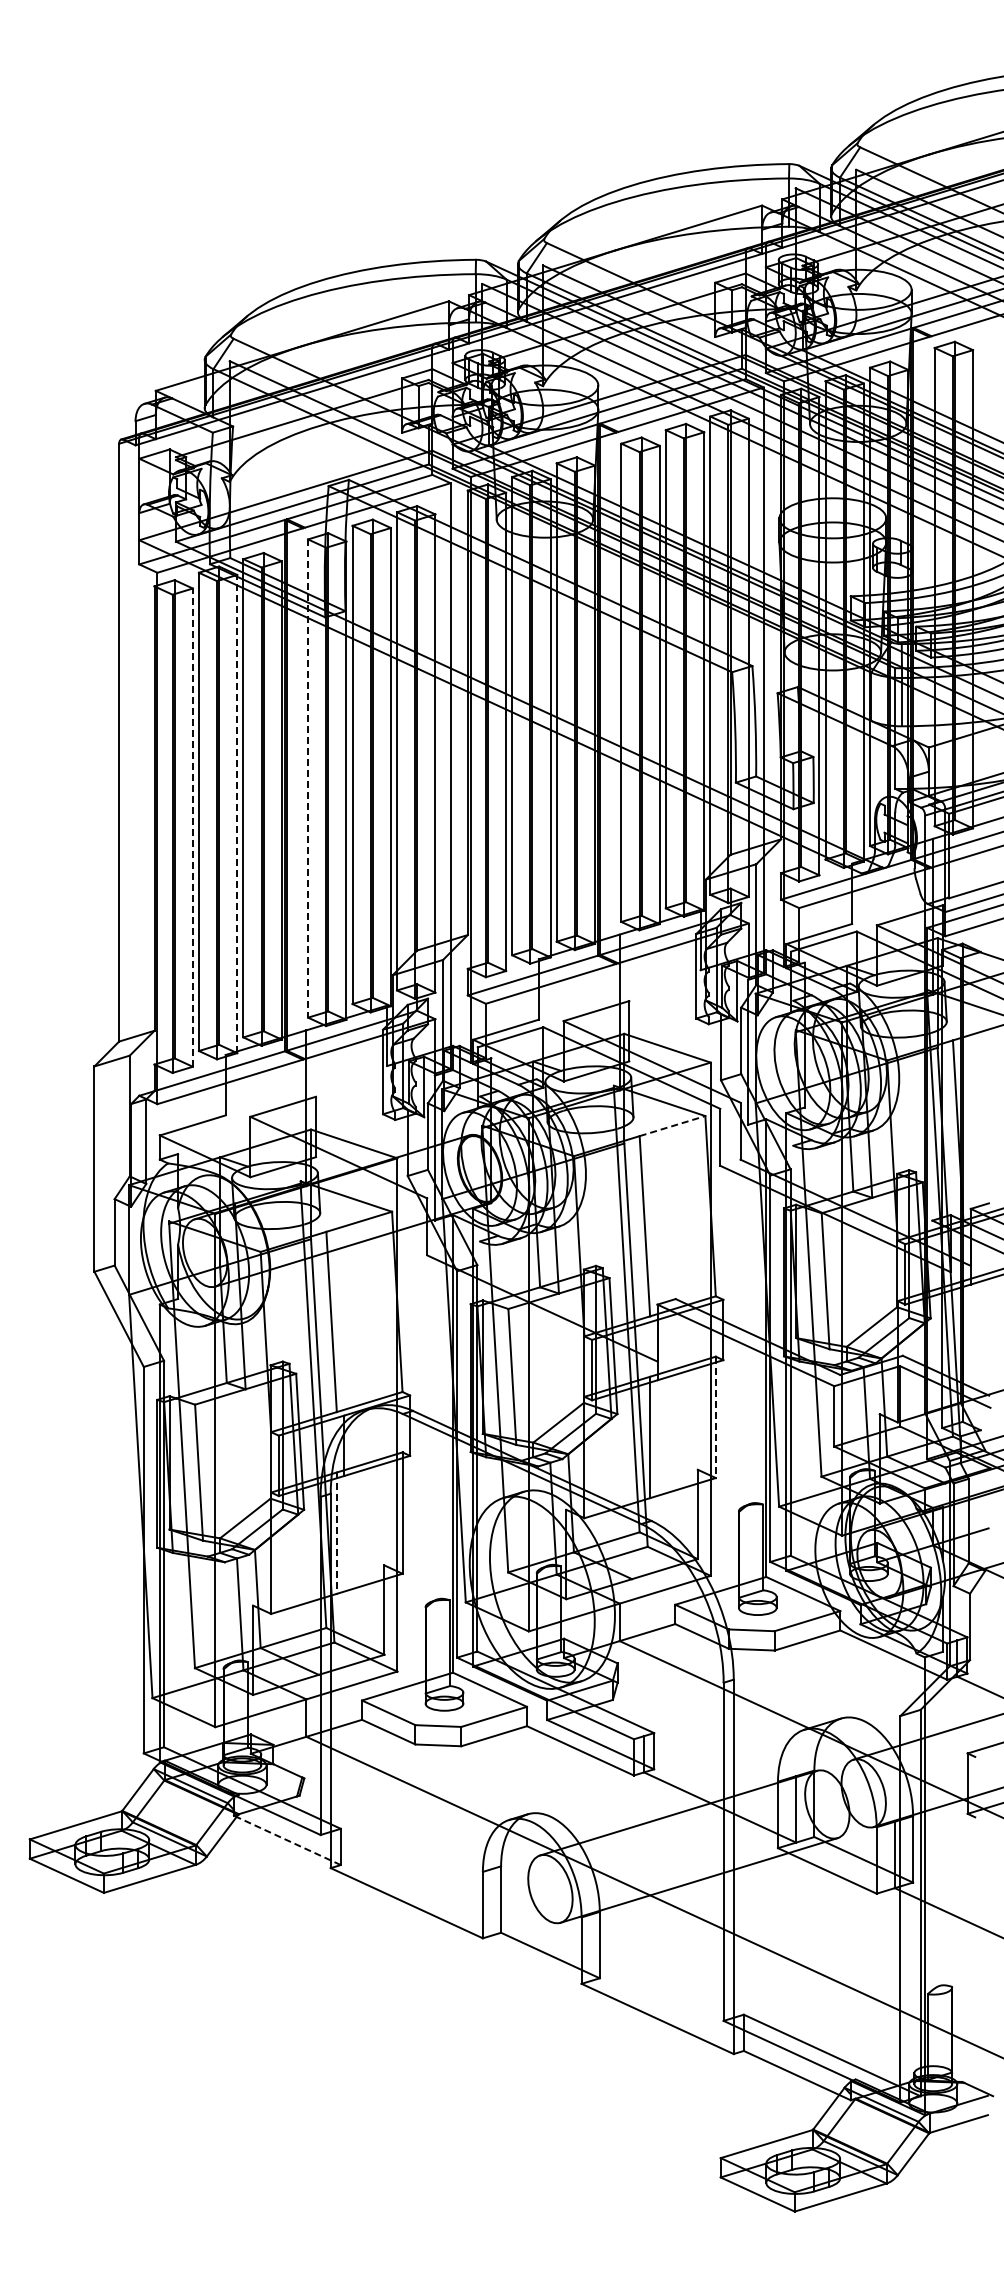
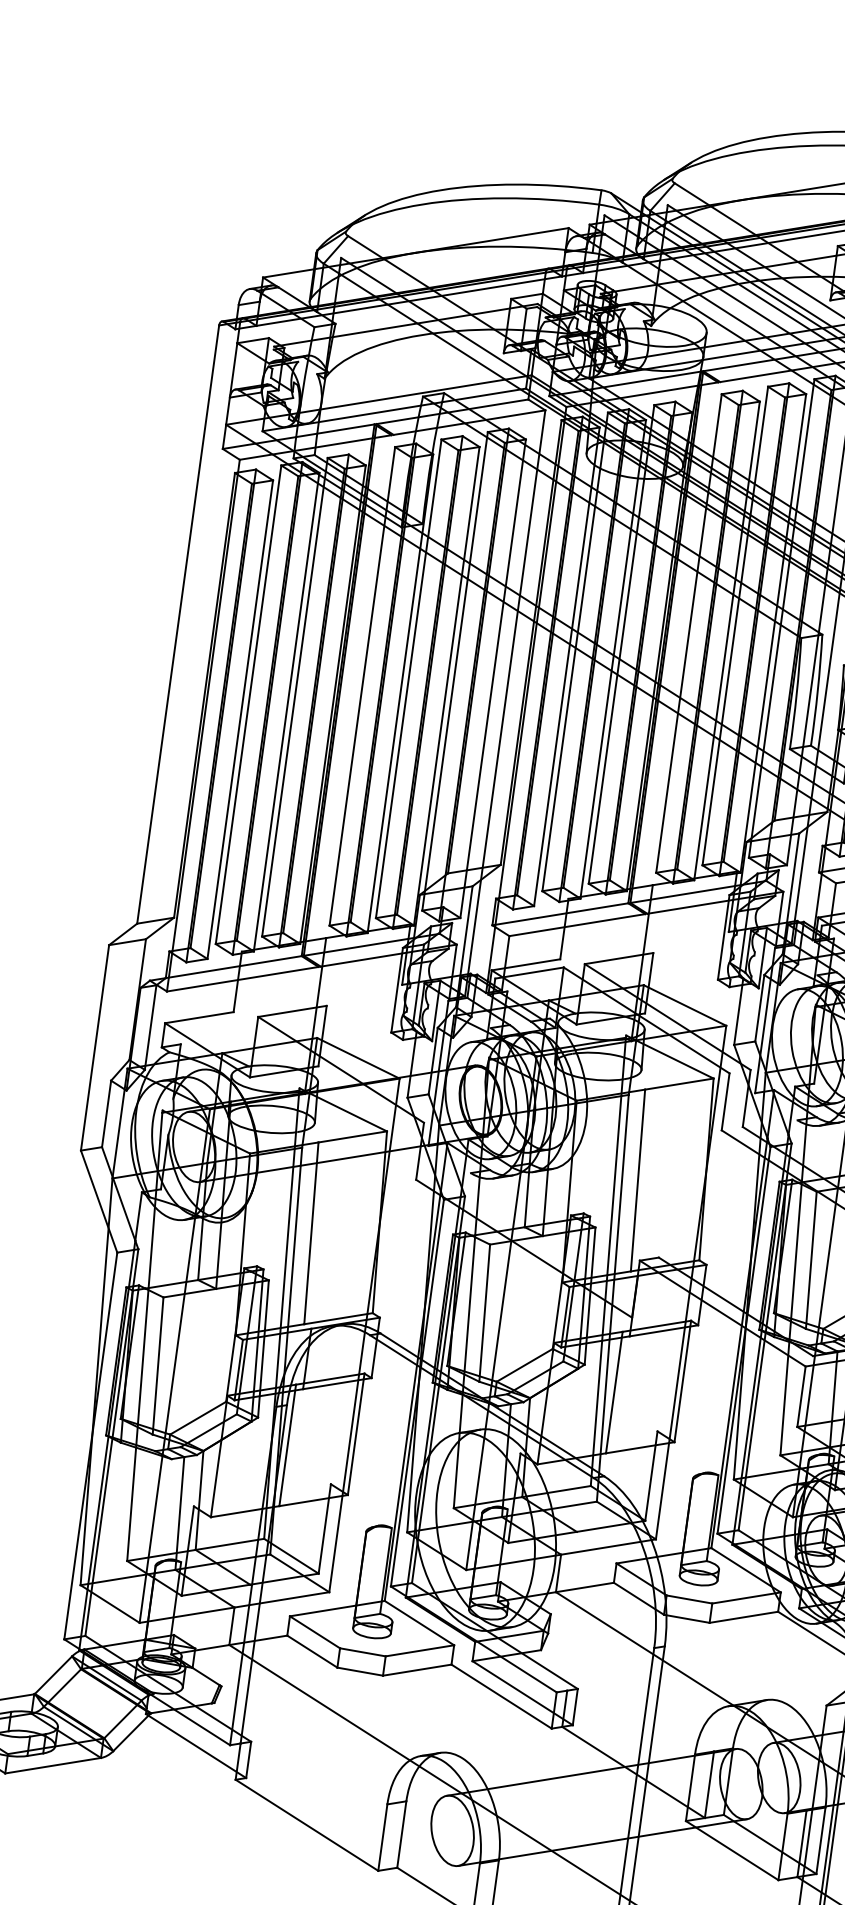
line: (308, 779) -> (362, 687), dashed -> solid
line: (237, 813) -> (286, 711), dashed -> solid
line: (192, 827) -> (239, 719), dashed -> solid
line: (672, 1125) -> (679, 1083), dashed -> solid
line: (715, 1417) -> (682, 1381), dashed -> solid
line: (336, 1533) -> (287, 1445), dashed -> solid
line: (287, 1840) -> (196, 1746), dashed -> solid

